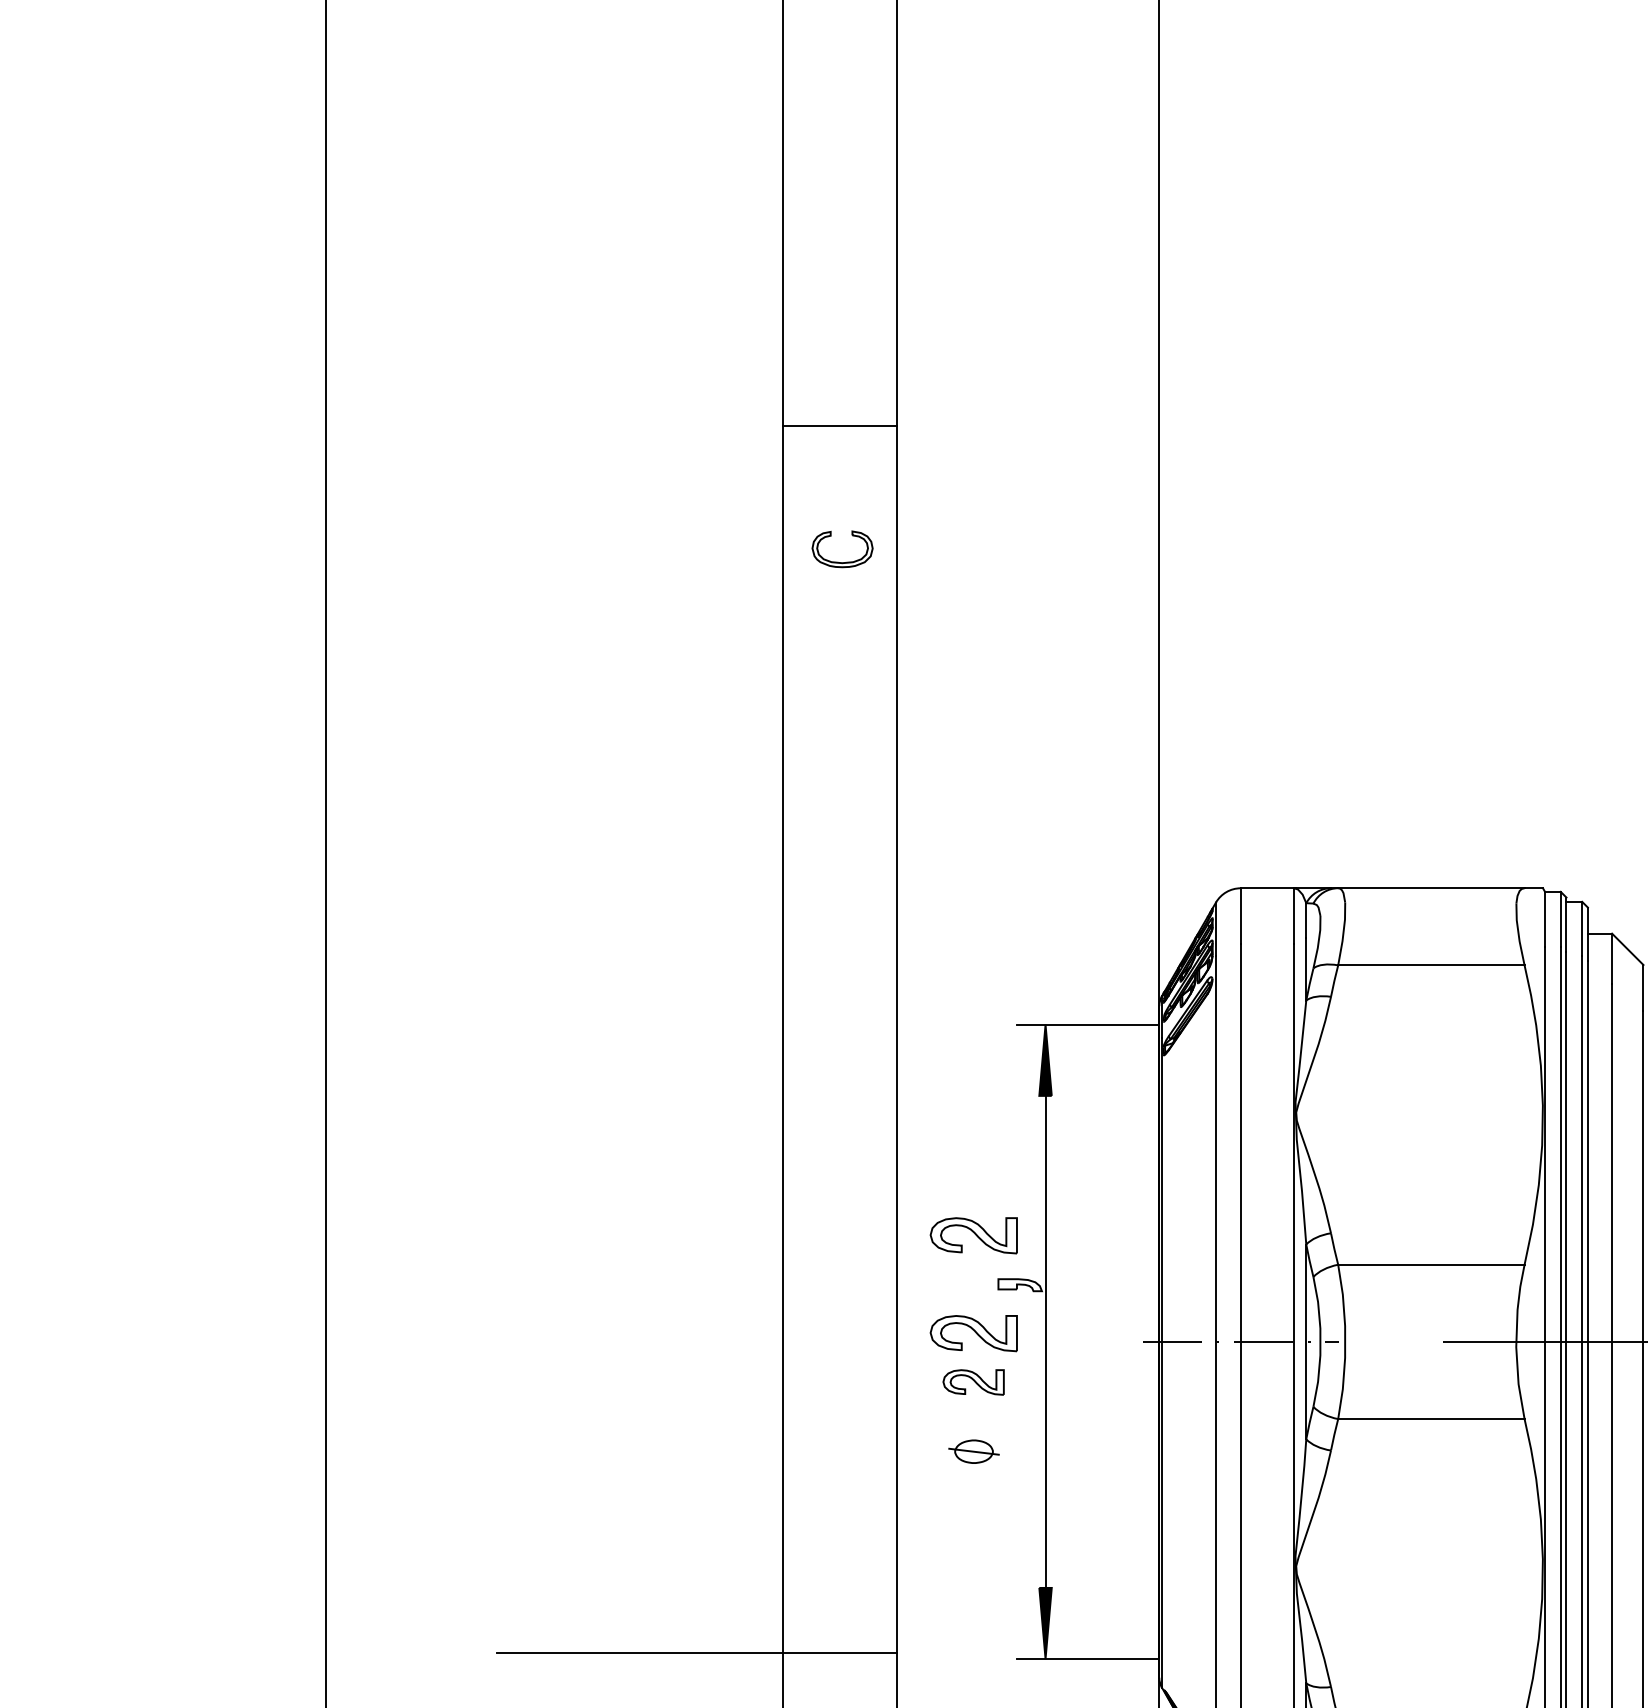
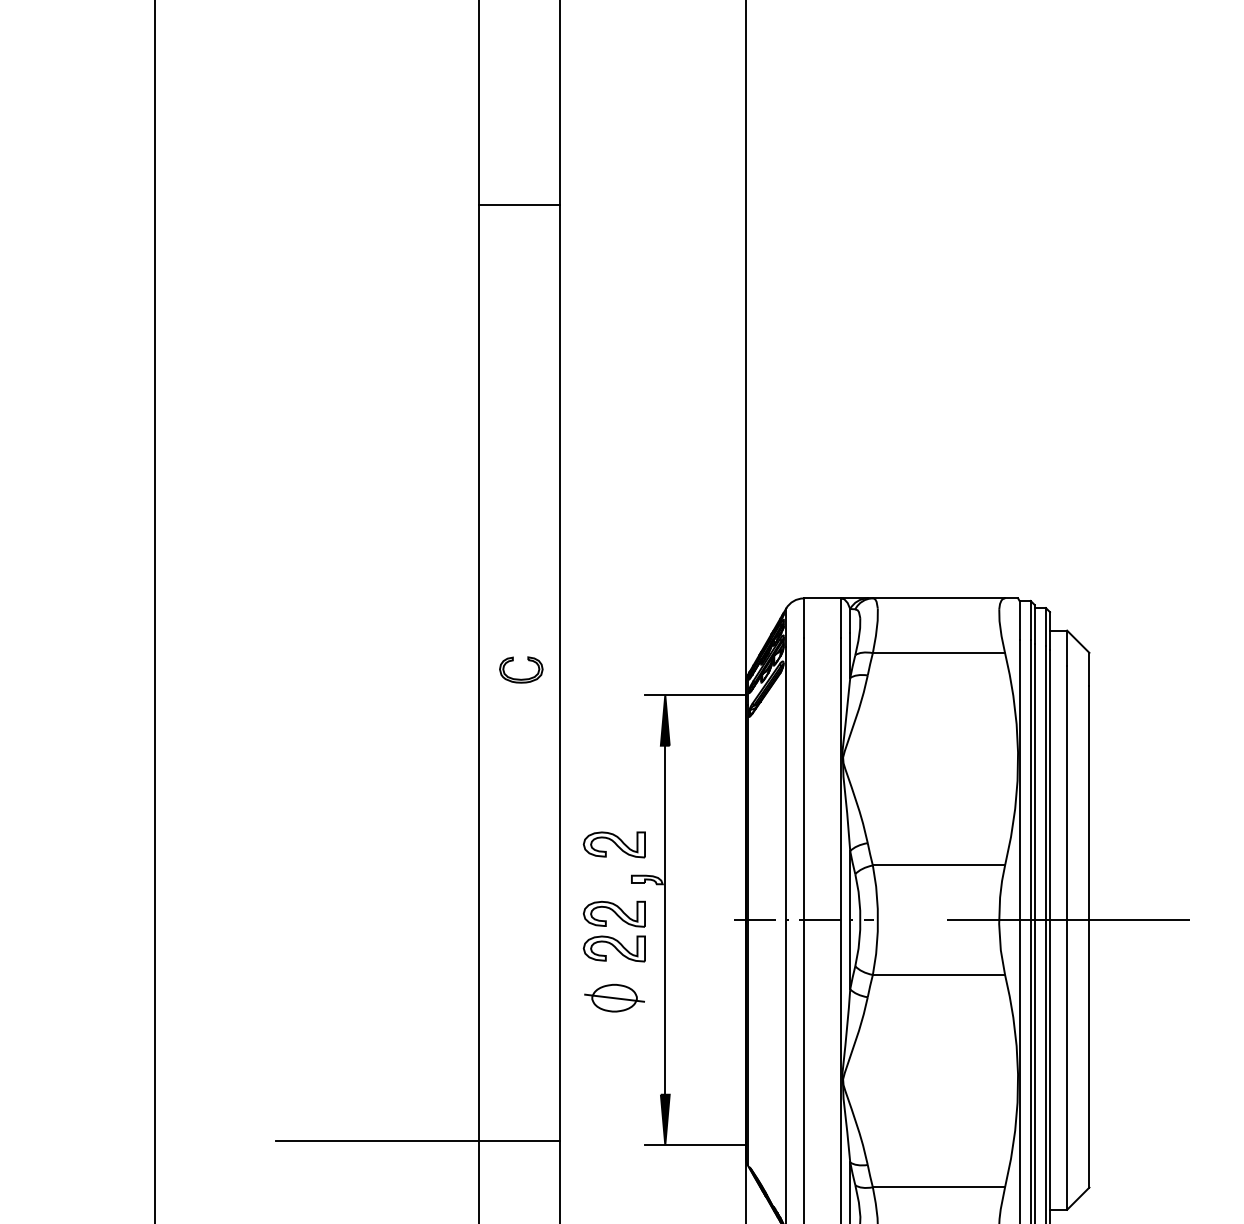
line: (838, 425) -> (518, 205), moved
part: (842, 561) -> (521, 678), moved
part: (972, 1381) -> (613, 948), size x1.43
part: (973, 1450) -> (614, 997), size x1.67

